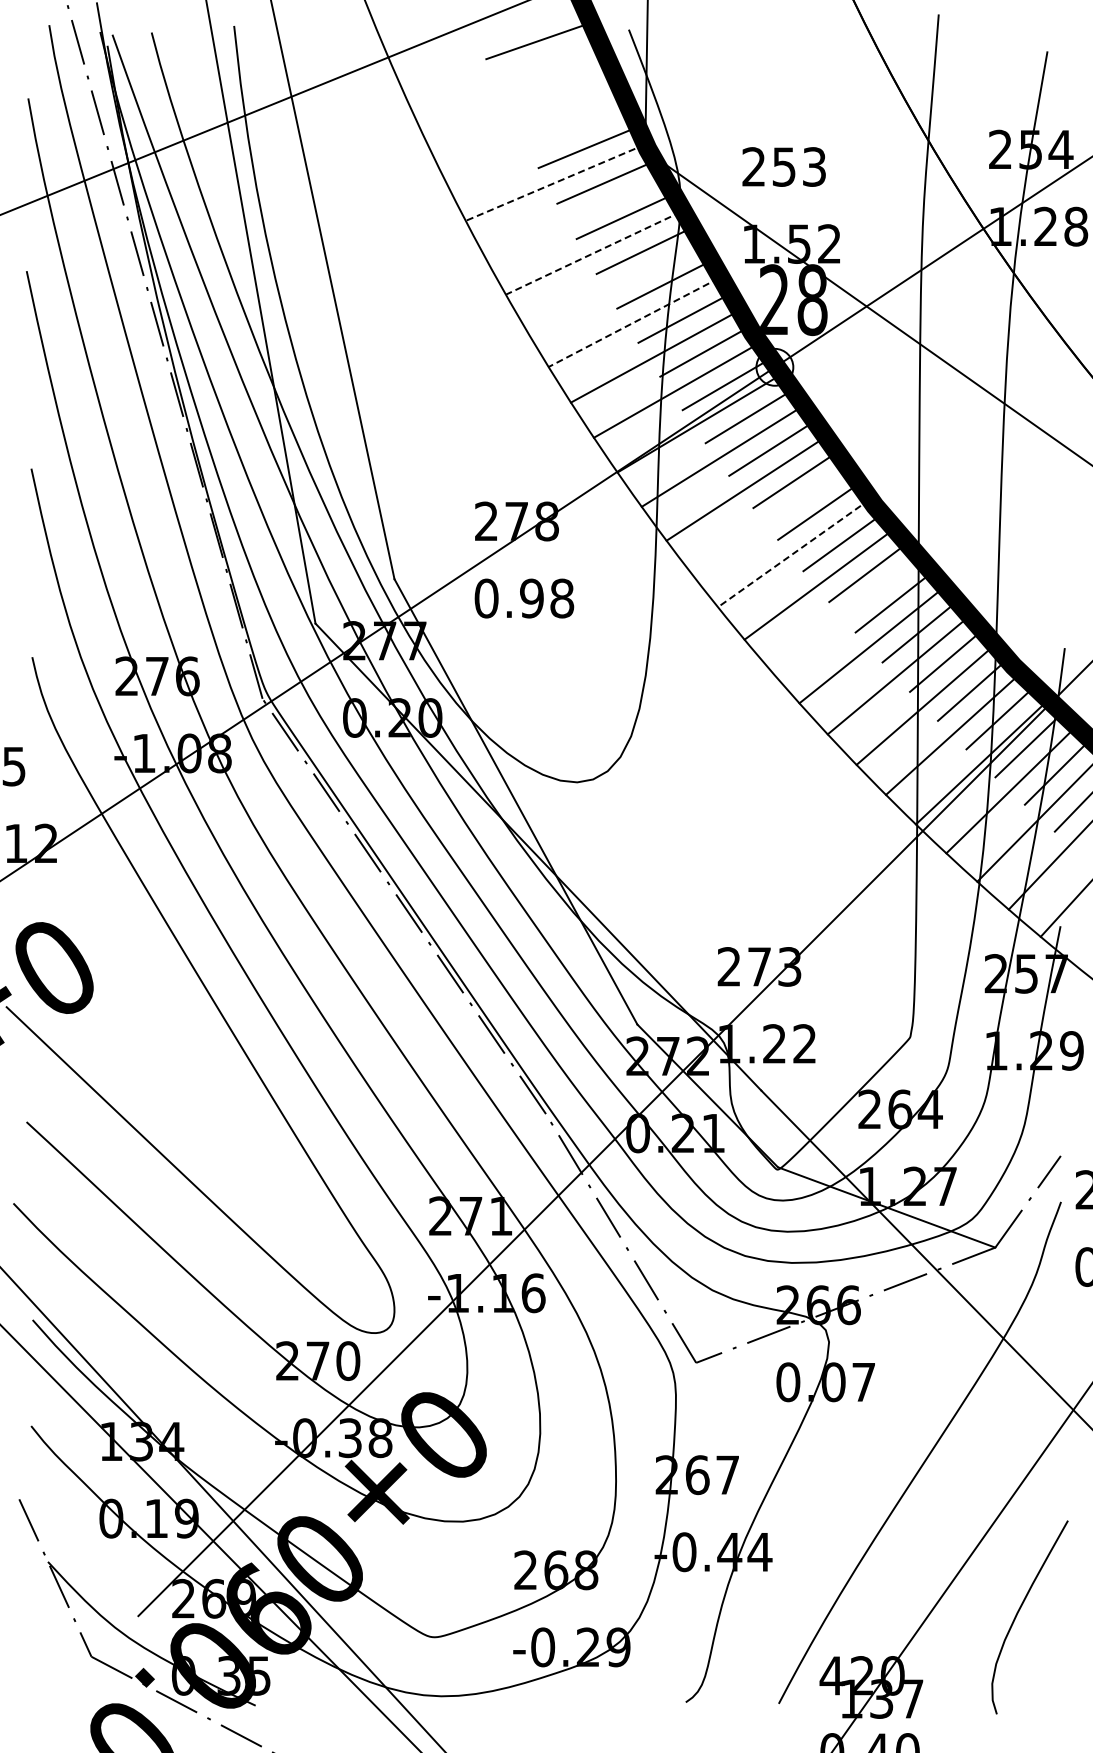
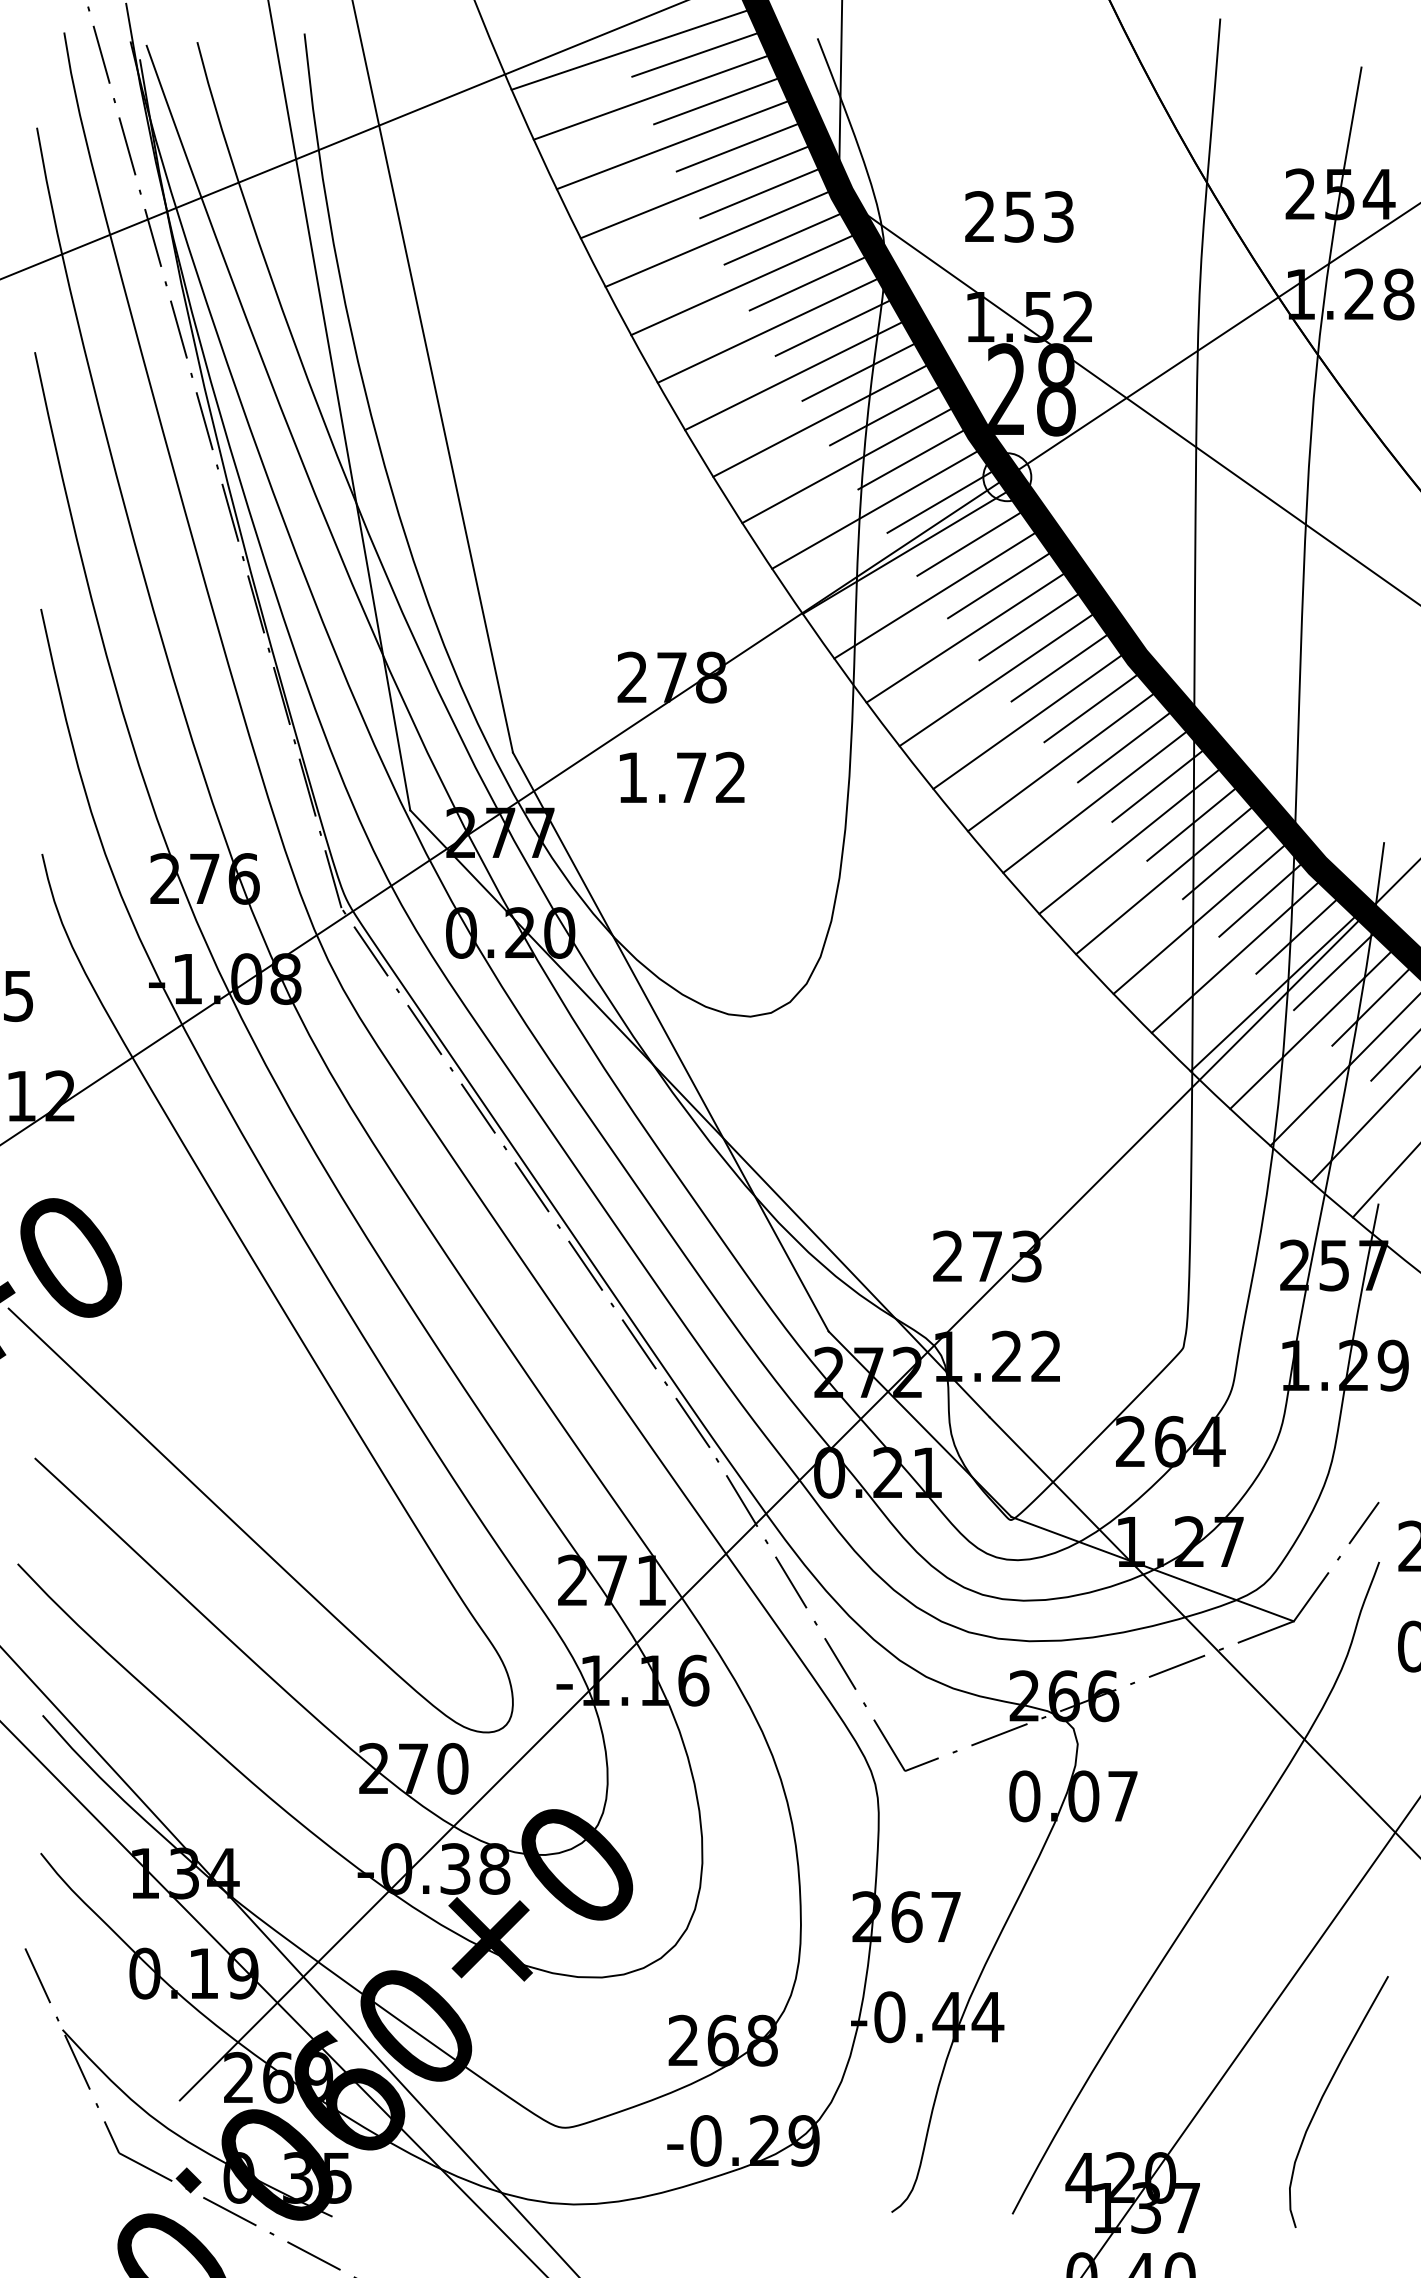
line: (487, 37) -> (633, 48), added
line: (503, 74) -> (654, 96), added
line: (553, 76) -> (719, 99), added
line: (520, 110) -> (676, 143), added
line: (570, 112) -> (741, 146), added
line: (537, 146) -> (698, 190), added
line: (555, 182) -> (722, 237), dashed -> solid
line: (573, 217) -> (745, 282), added
line: (593, 253) -> (771, 329), dashed -> solid
line: (612, 288) -> (796, 374), added
line: (633, 322) -> (823, 418), dashed -> solid
line: (768, 521) -> (999, 677), added
line: (793, 553) -> (1031, 719), dashed -> solid
text: (524, 598) -> (681, 777), 0.98 -> 1.72
line: (844, 615) -> (1097, 799), added

